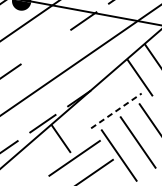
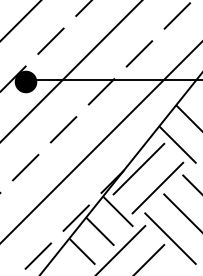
line: (45, 46) -> (63, 129), added
line: (103, 91) -> (138, 168), added
line: (116, 111) -> (157, 188), dashed -> solid
line: (79, 124) -> (118, 211), added
line: (43, 152) -> (82, 251), added

